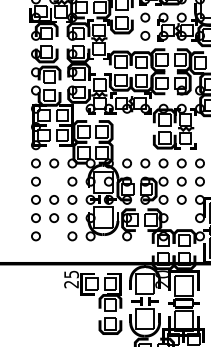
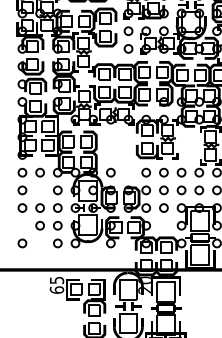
circle: (145, 163) -> (128, 172), removed
circle: (36, 217) -> (22, 225), removed
text: (71, 283) -> (56, 289), 25 -> 65

